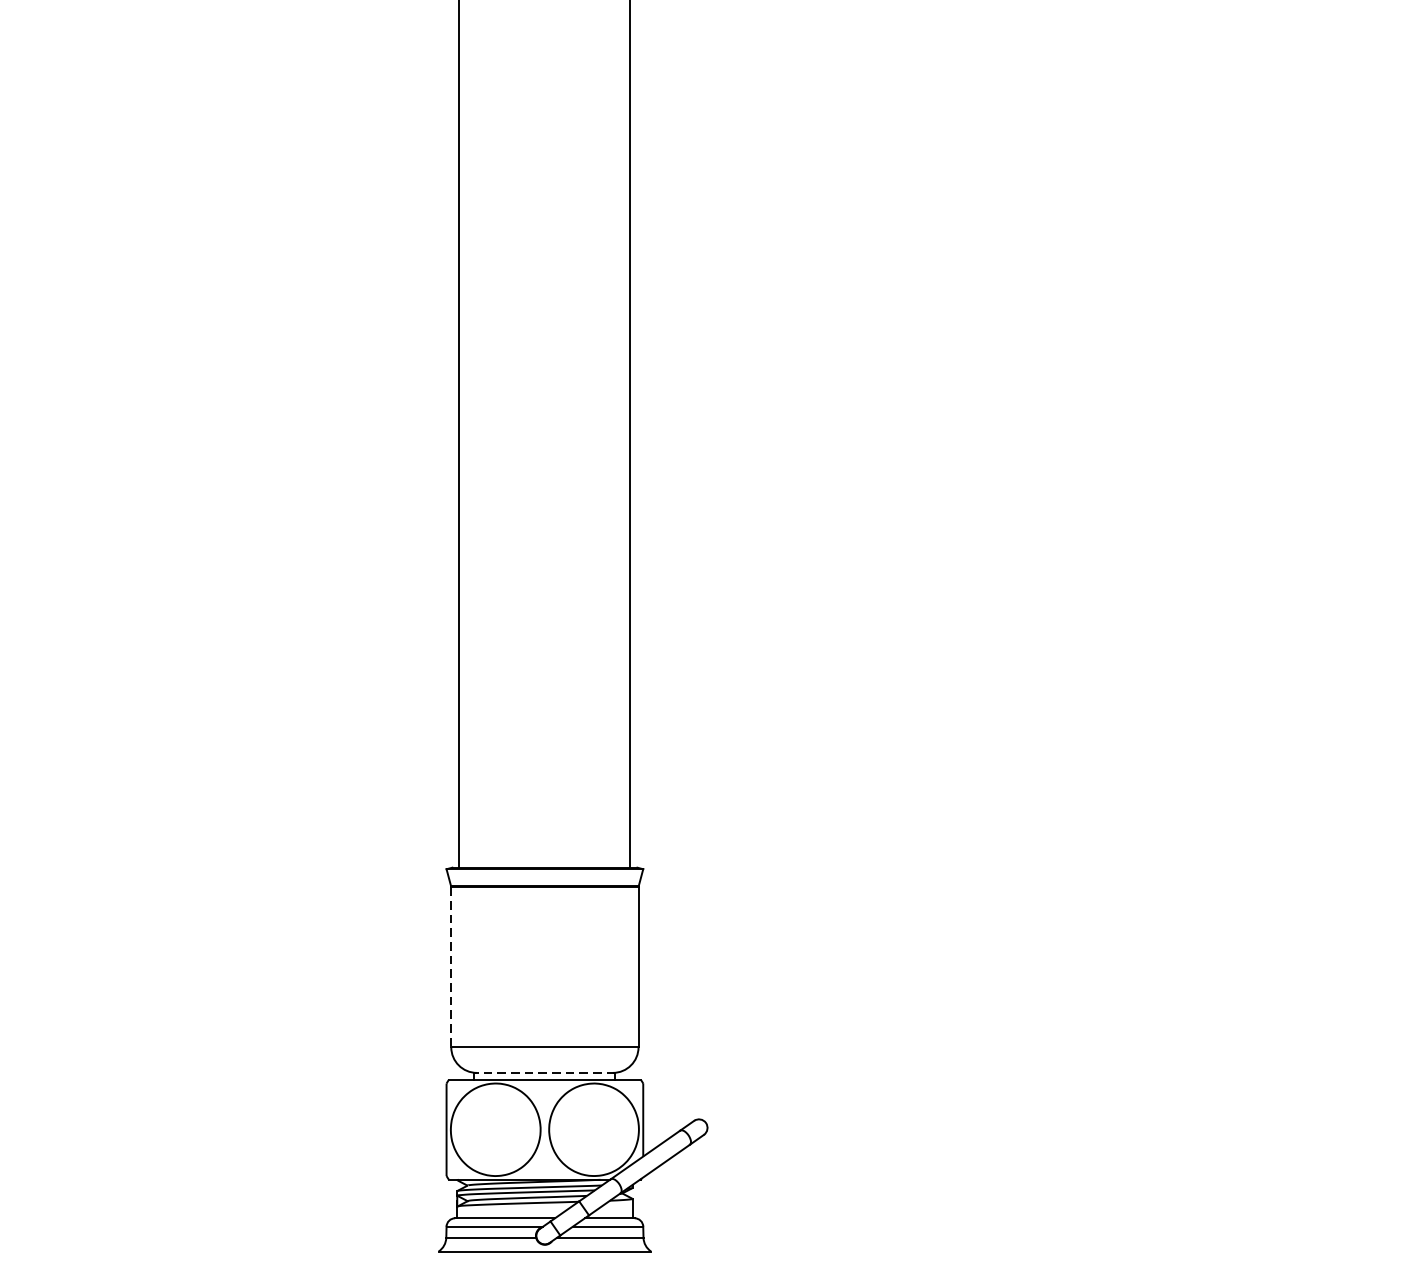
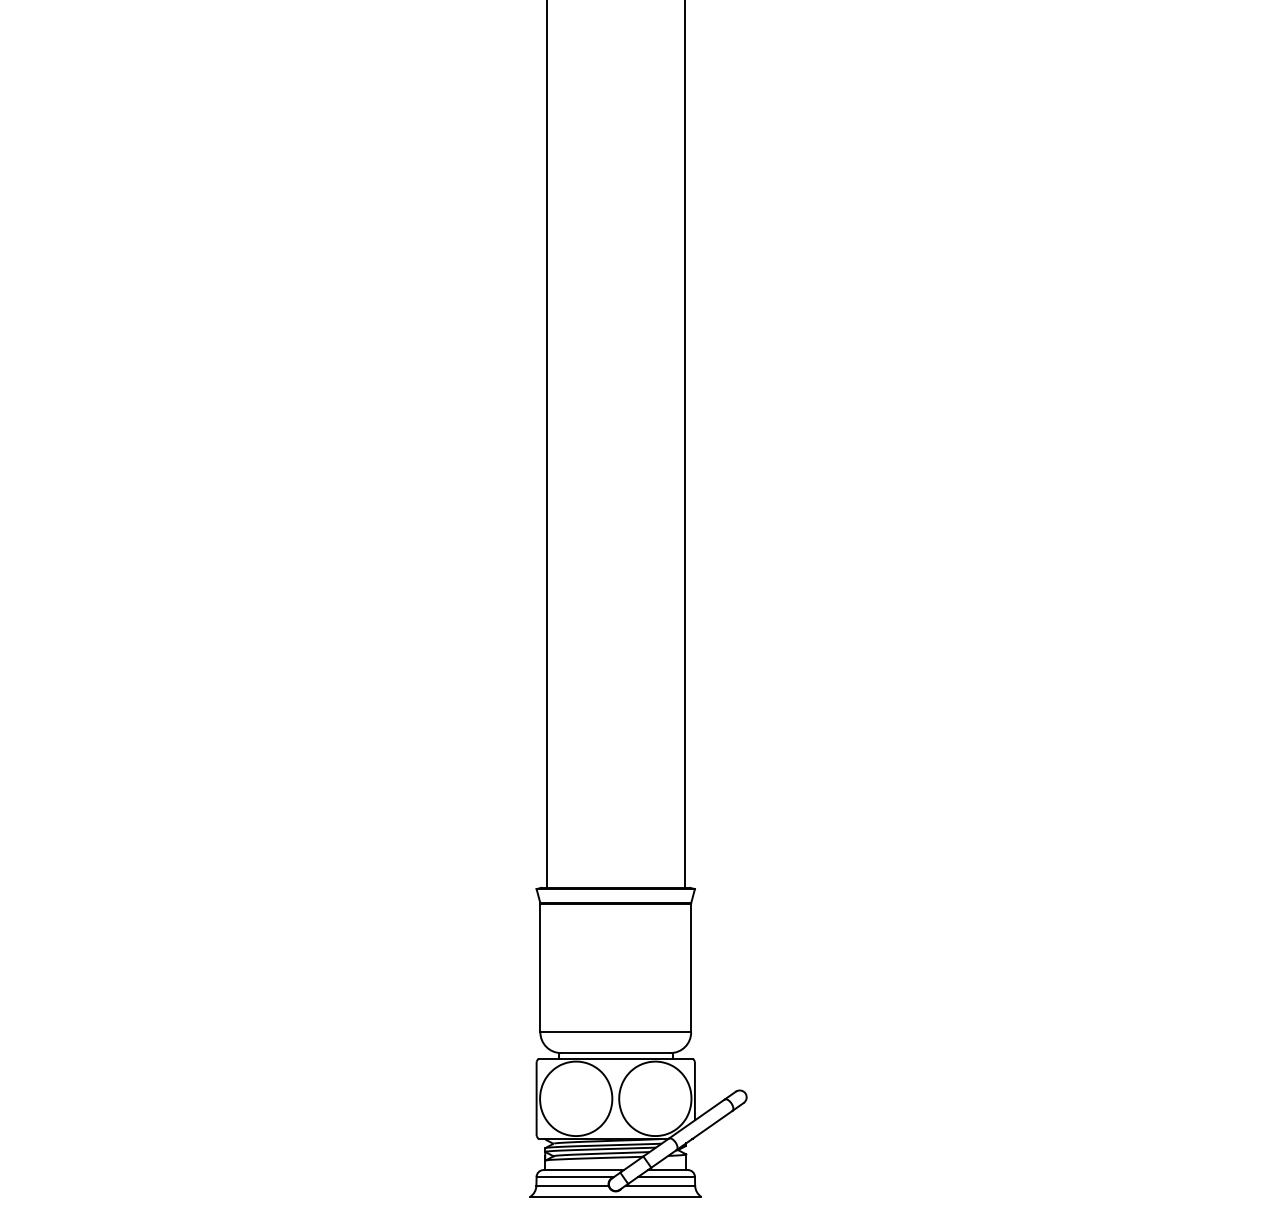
line: (451, 967) -> (540, 968), dashed -> solid
line: (544, 1073) -> (615, 1053), dashed -> solid

